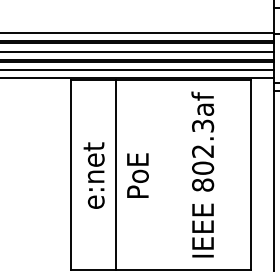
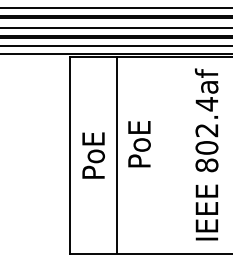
text: (203, 126) -> (207, 104), 802.3af -> 802.4af
text: (93, 175) -> (93, 155), e:net -> PoE
text: (137, 175) -> (139, 144), moved

